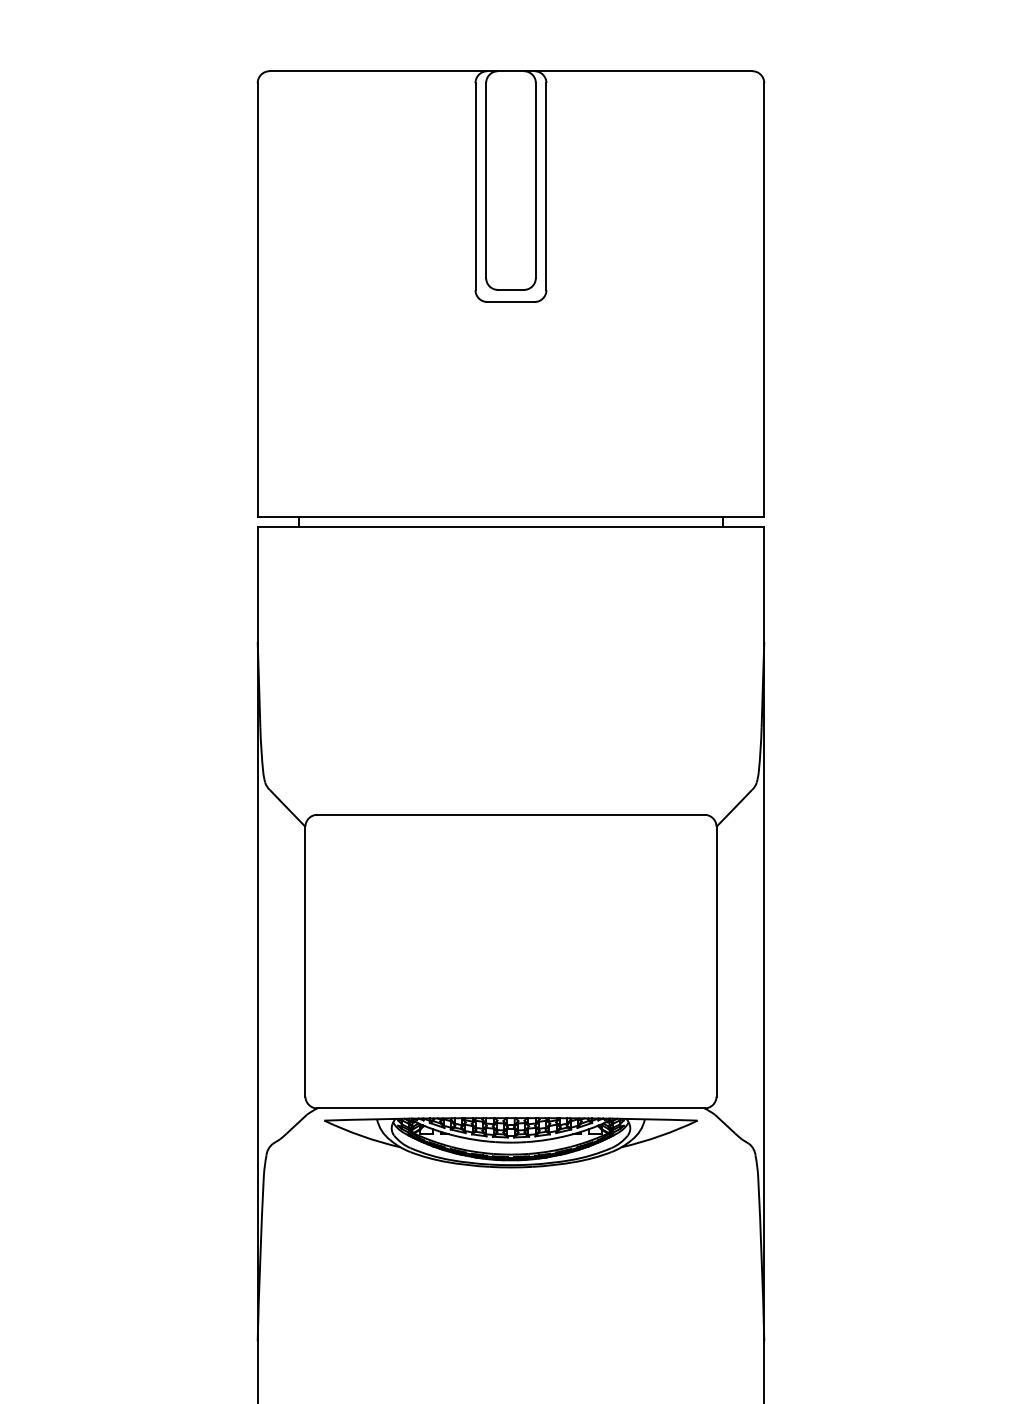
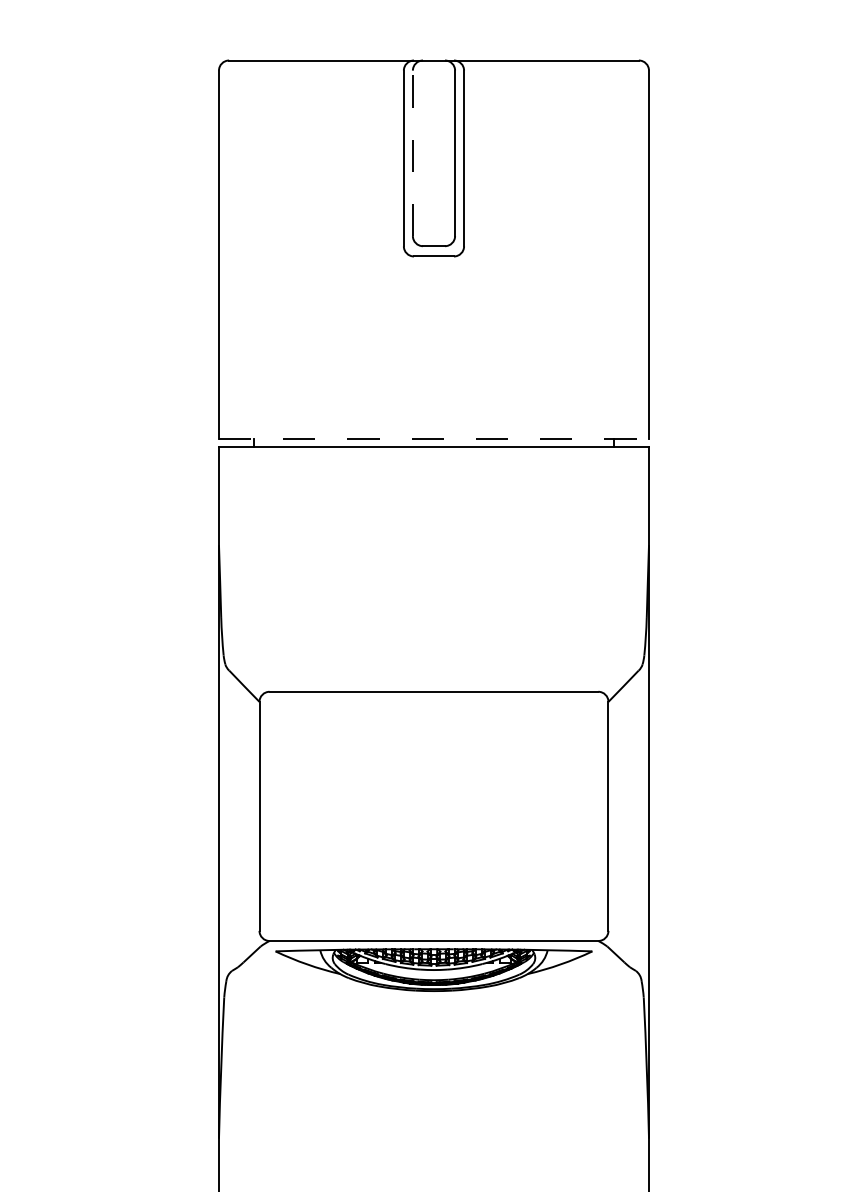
line: (486, 180) -> (413, 153), solid -> dashed
line: (511, 516) -> (434, 438), solid -> dashed

